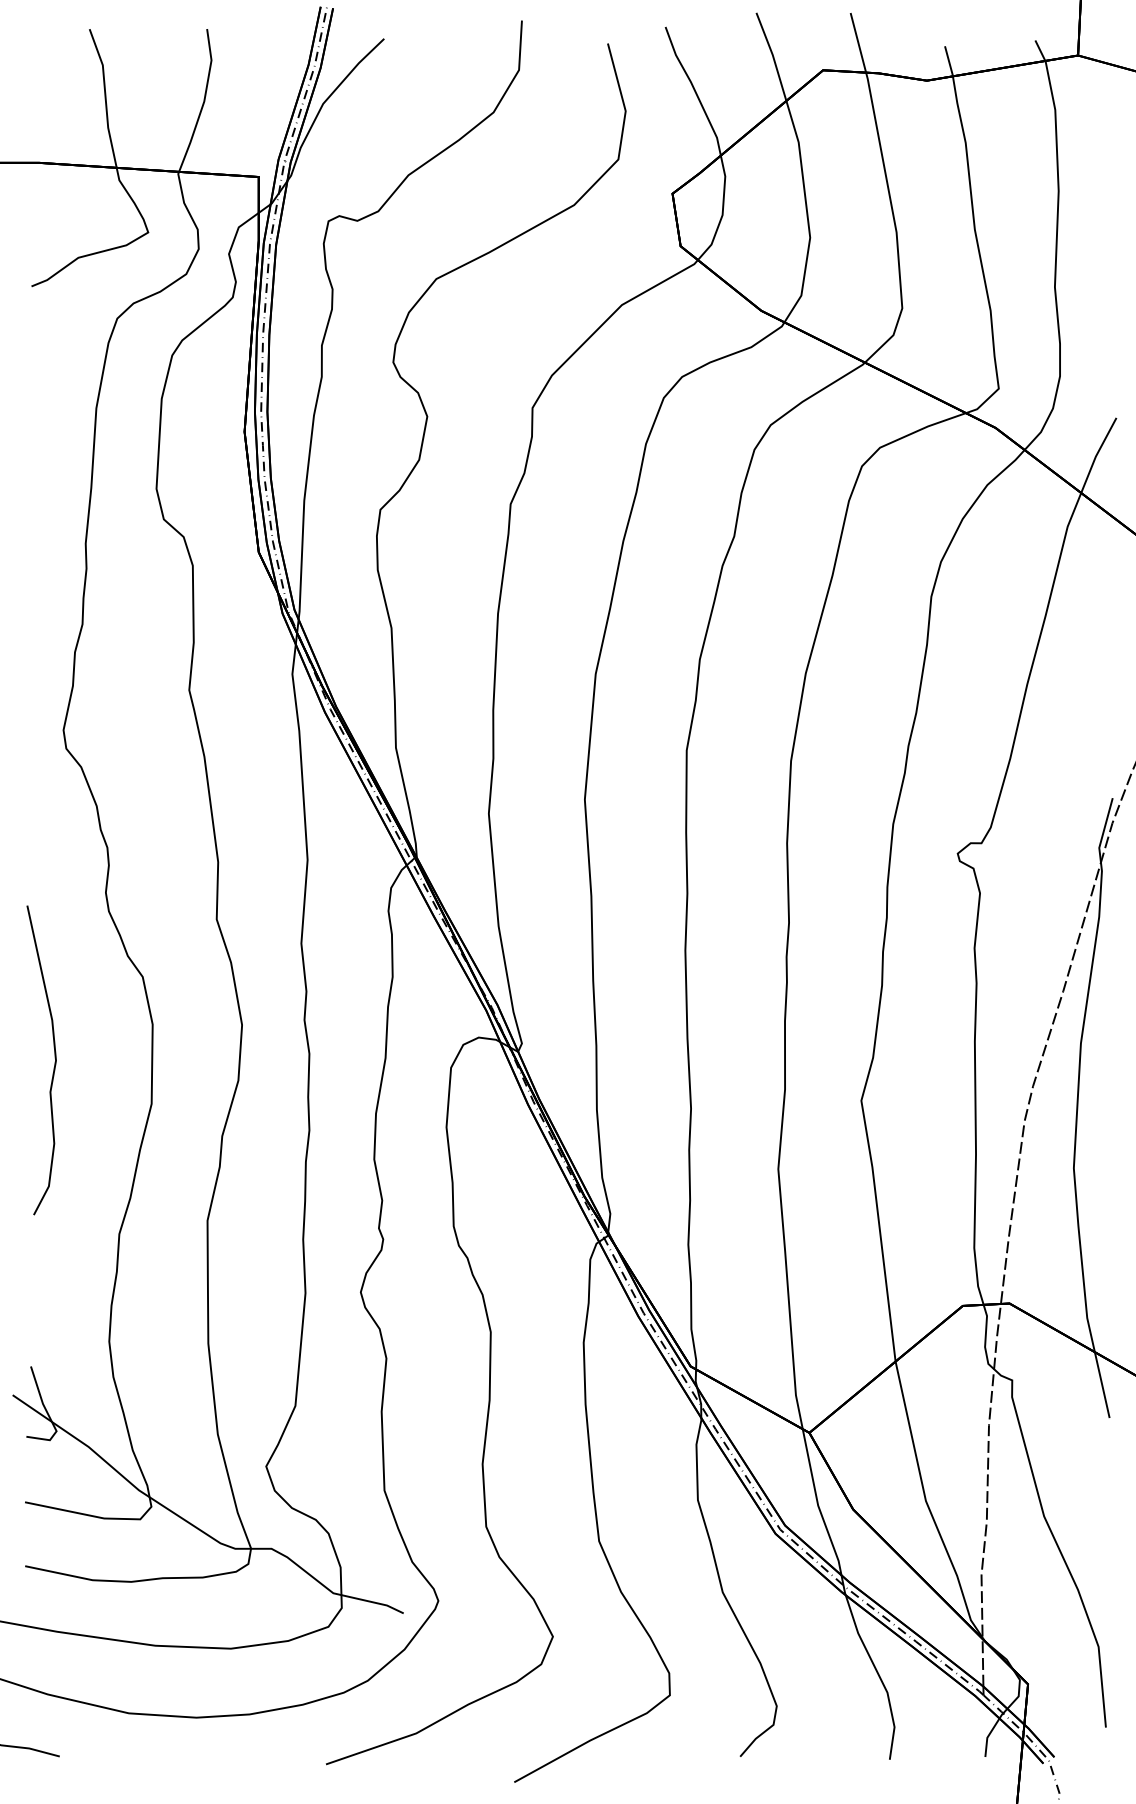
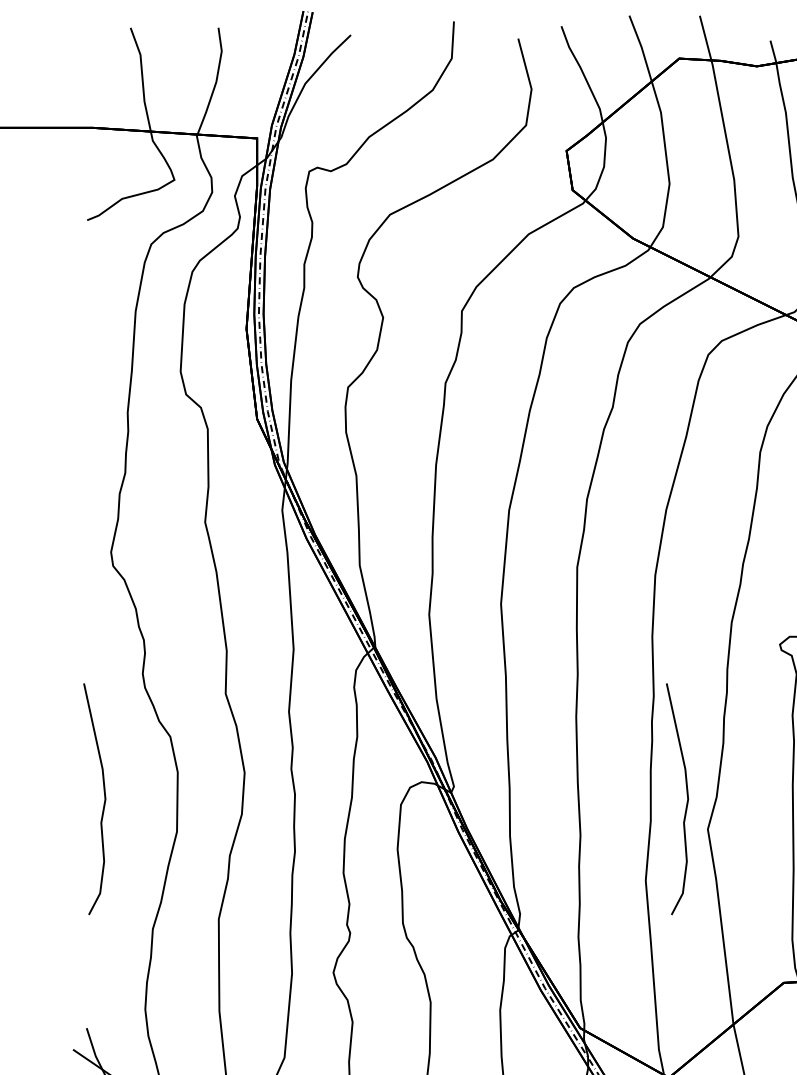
curve: (833, 1058) -> (687, 797), added

